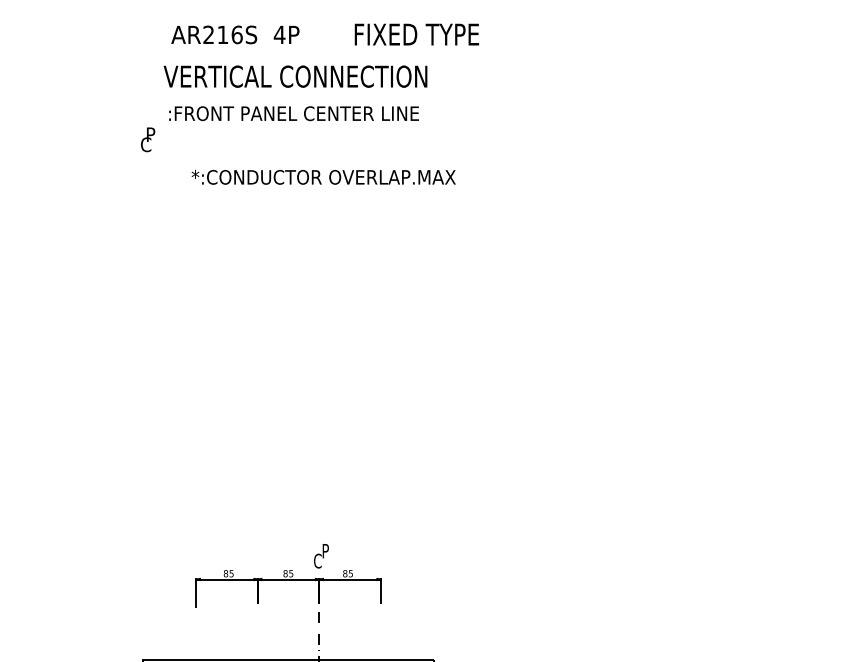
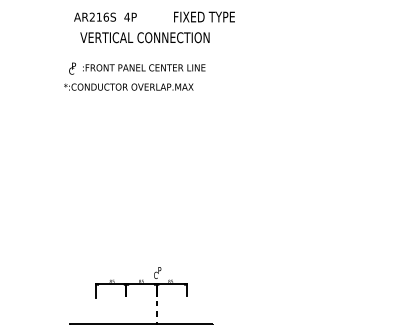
text: (235, 33) -> (105, 16), moved
text: (294, 112) -> (144, 67), moved
text: (323, 176) -> (128, 86), moved

